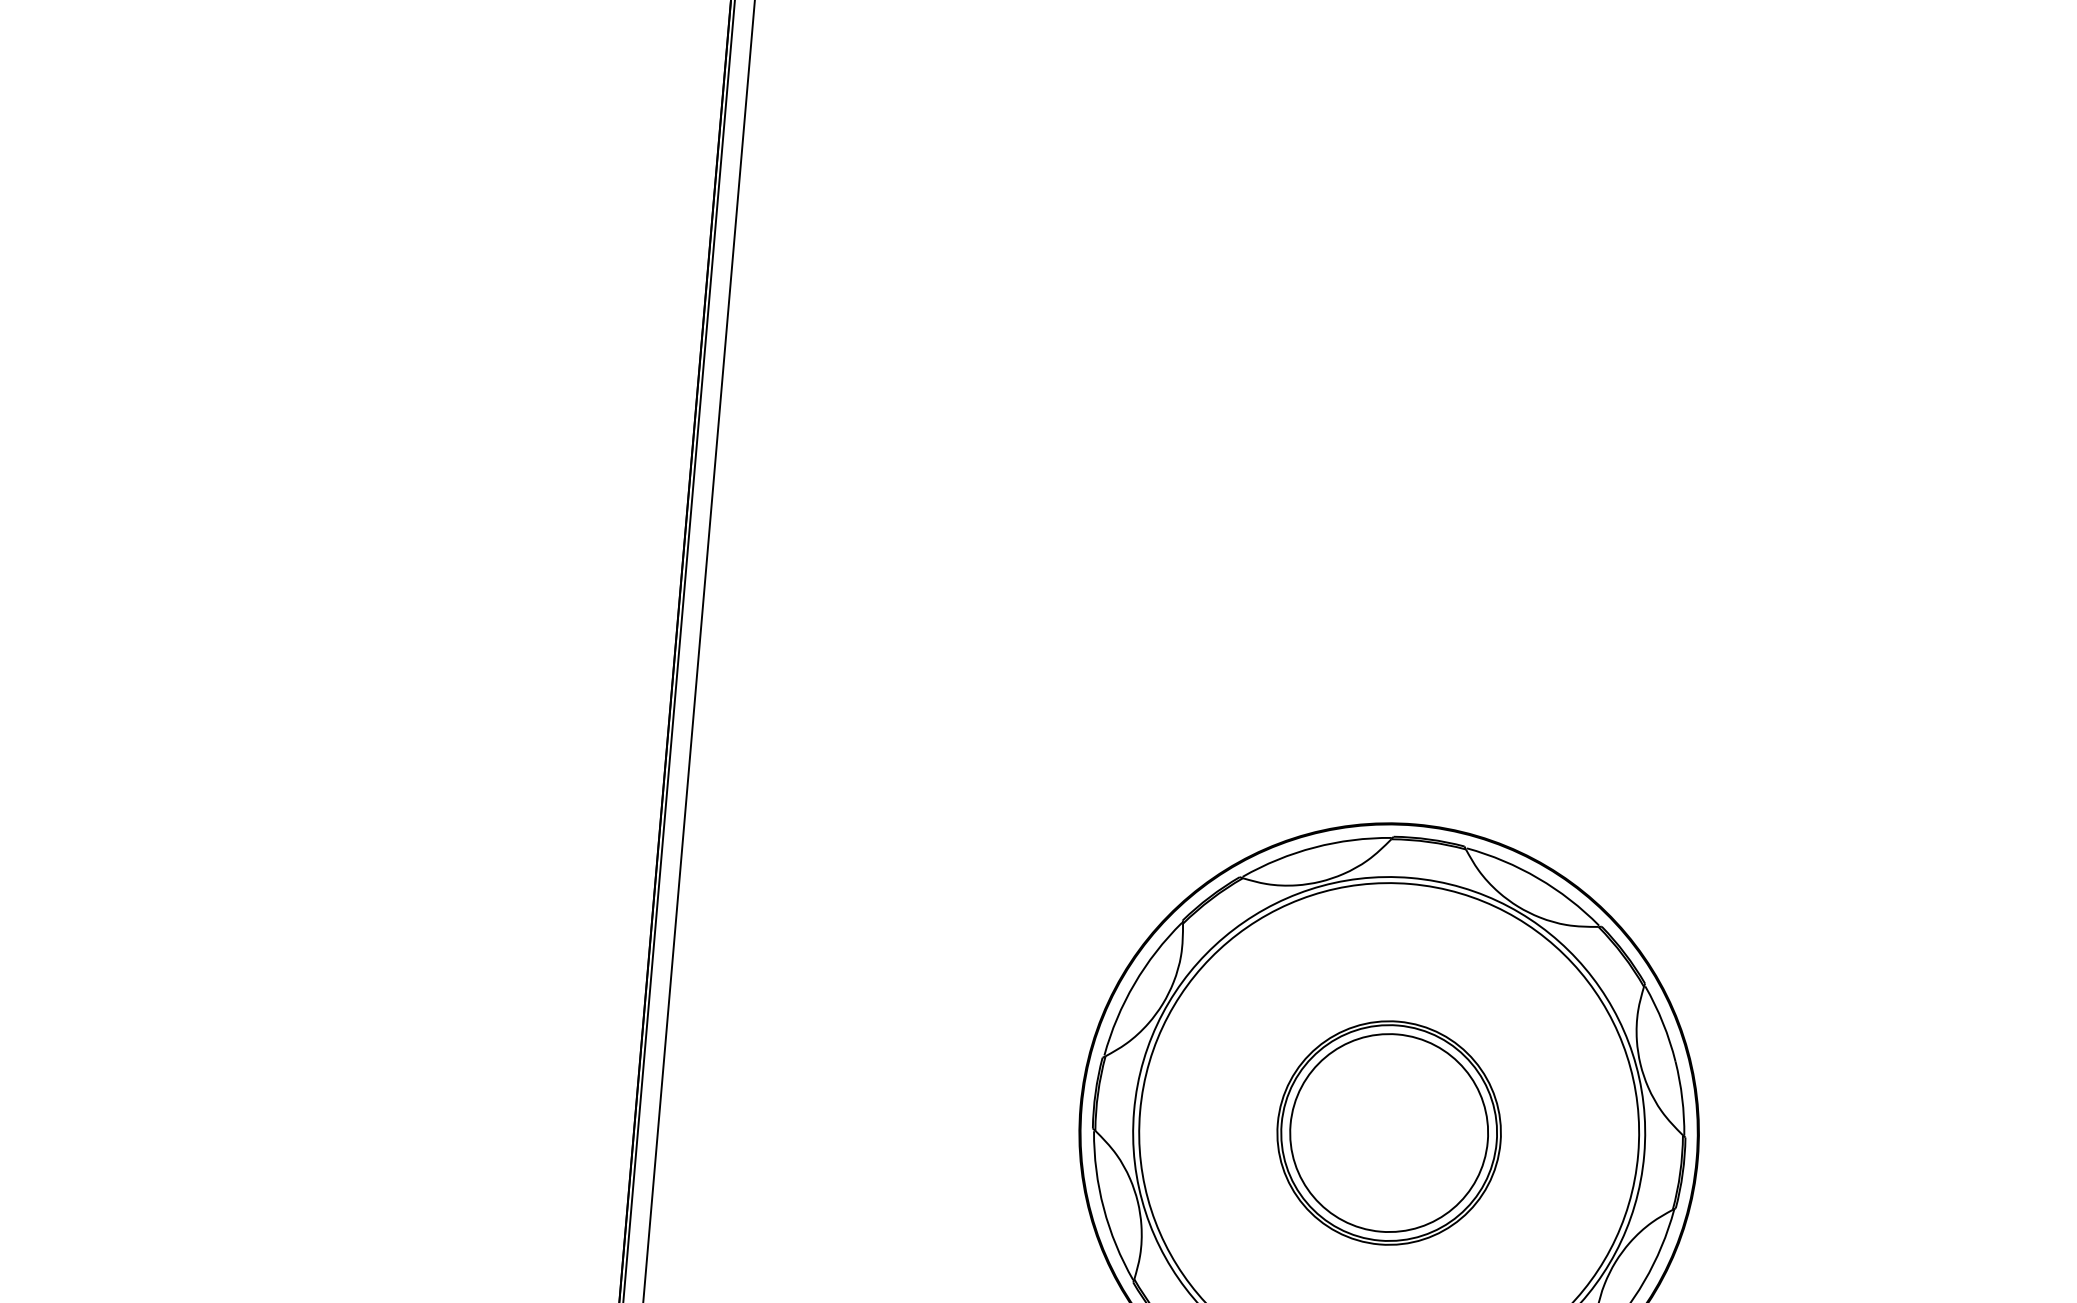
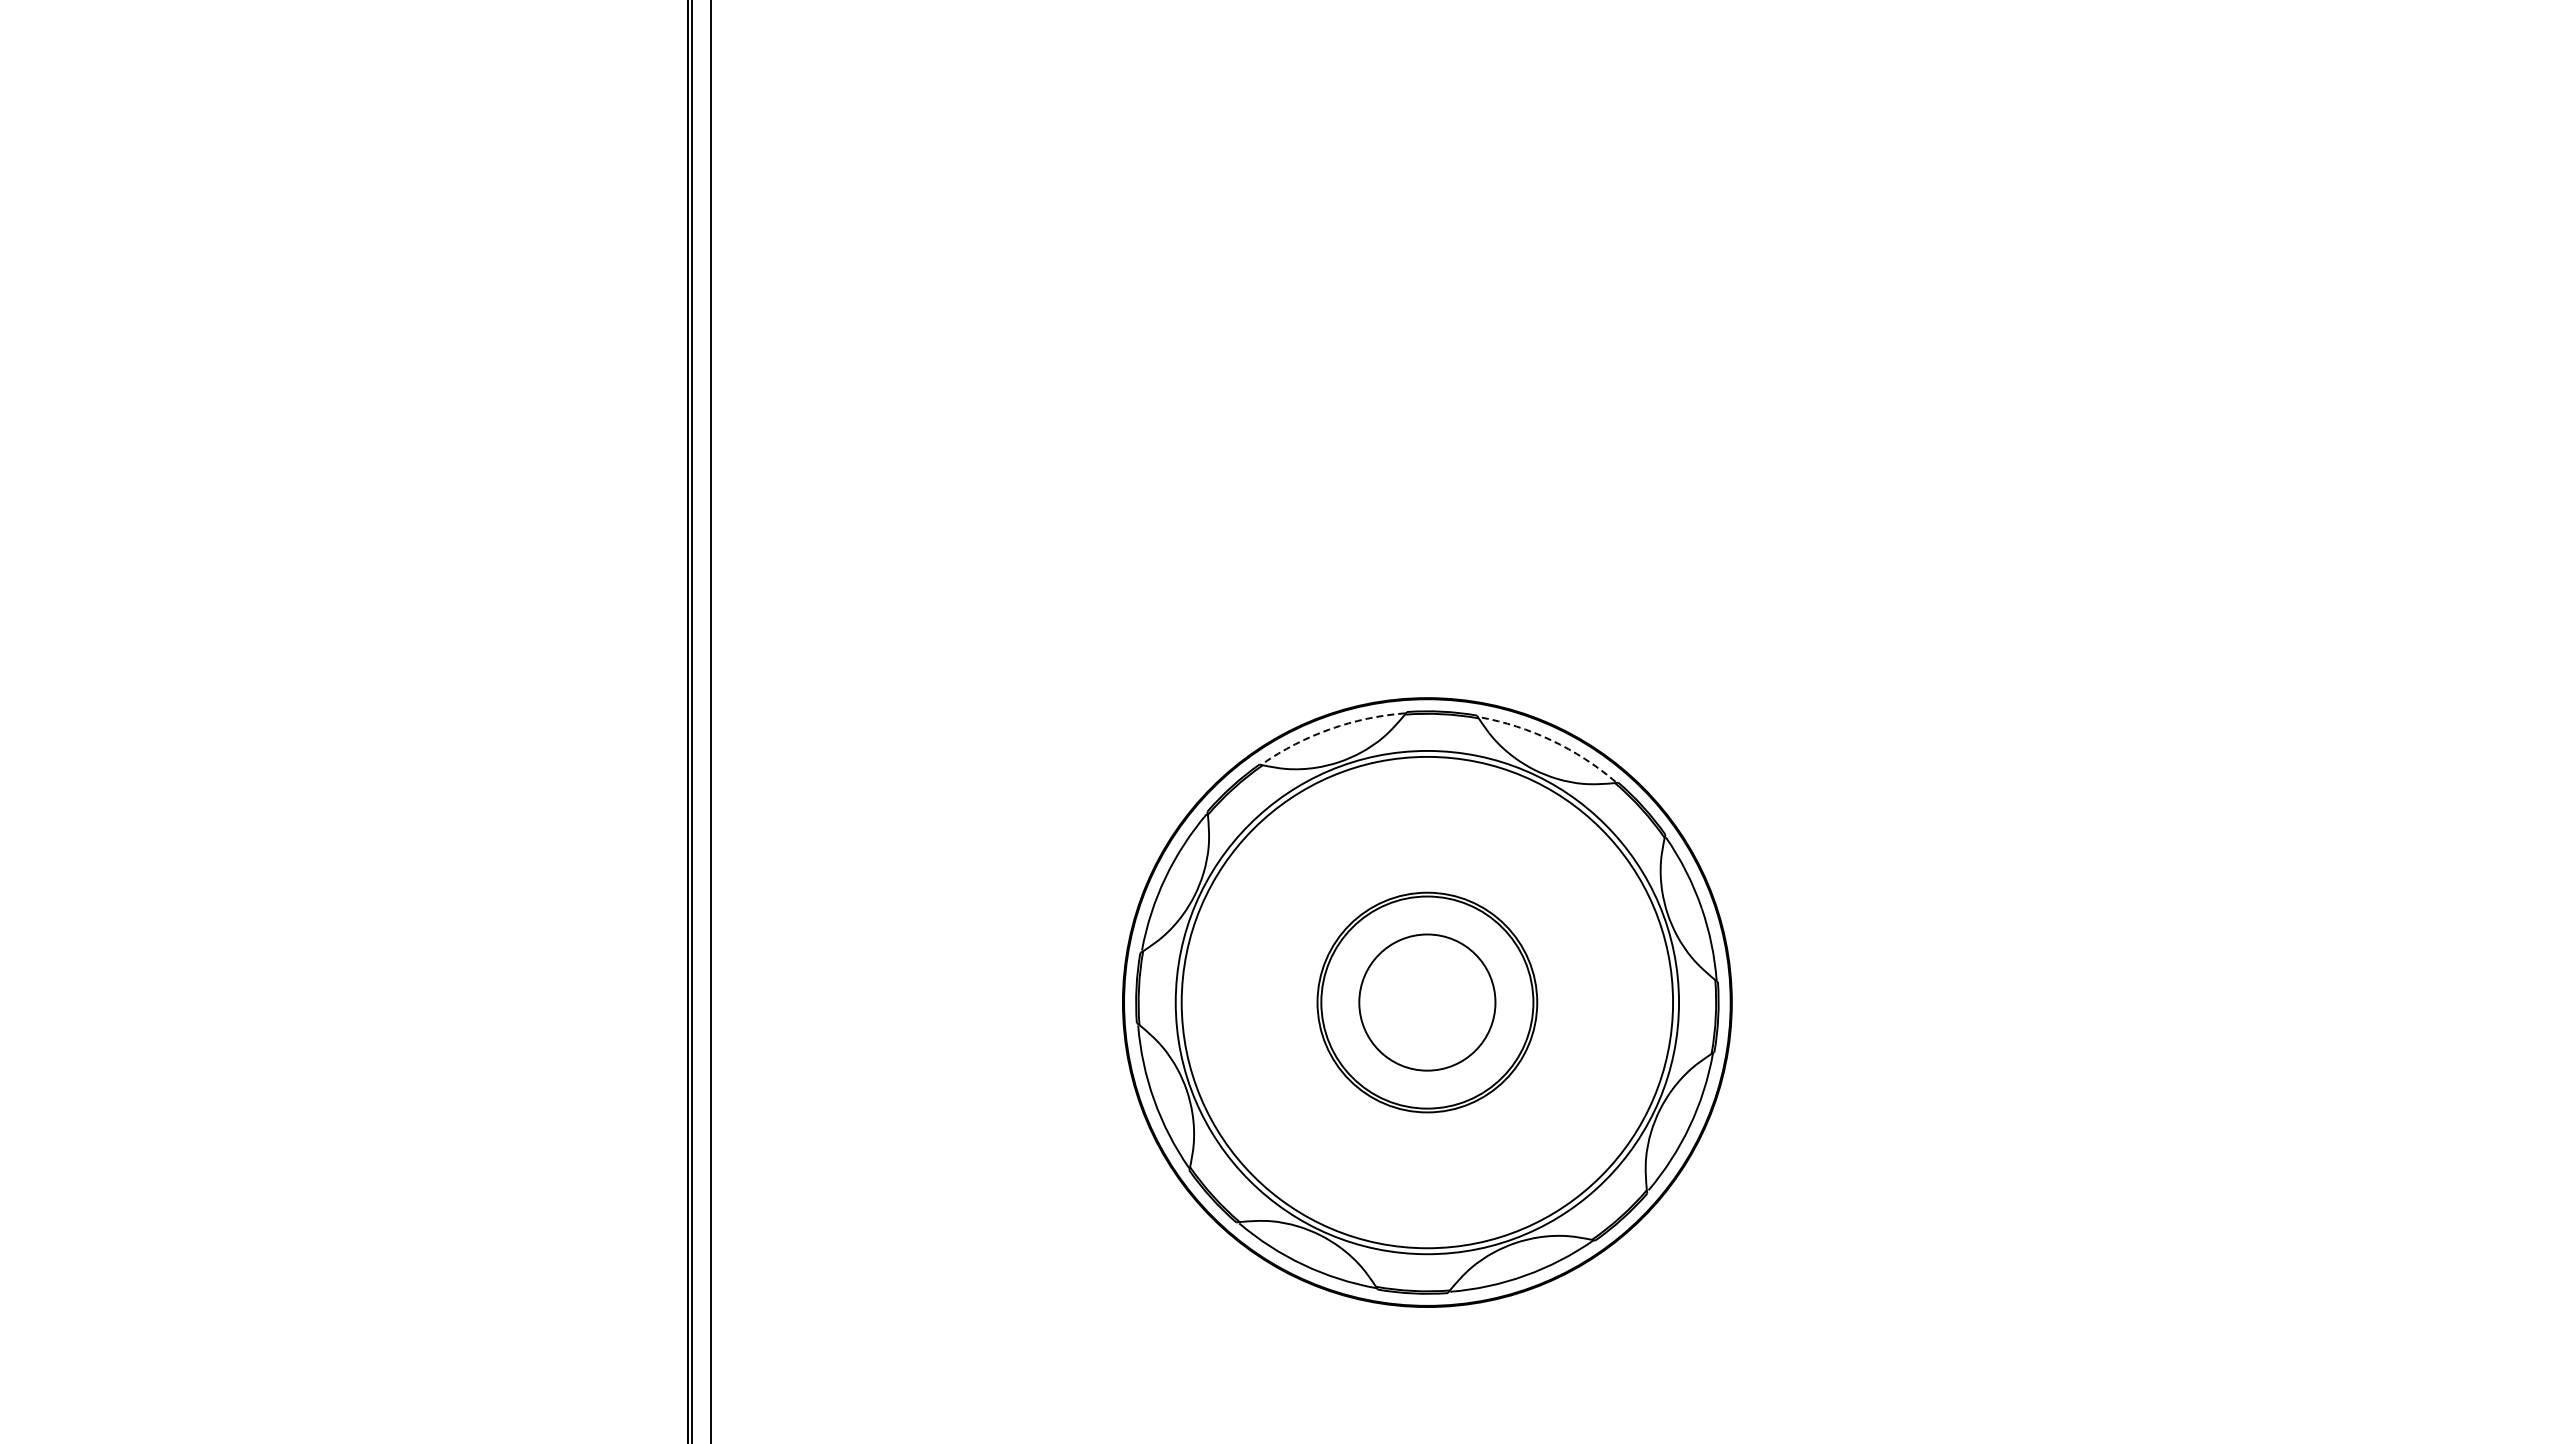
arc: (1314, 847) -> (1330, 729), solid -> dashed
arc: (1537, 878) -> (1551, 740), solid -> dashed
circle: (1389, 1133) -> (1427, 1002), size x0.7

